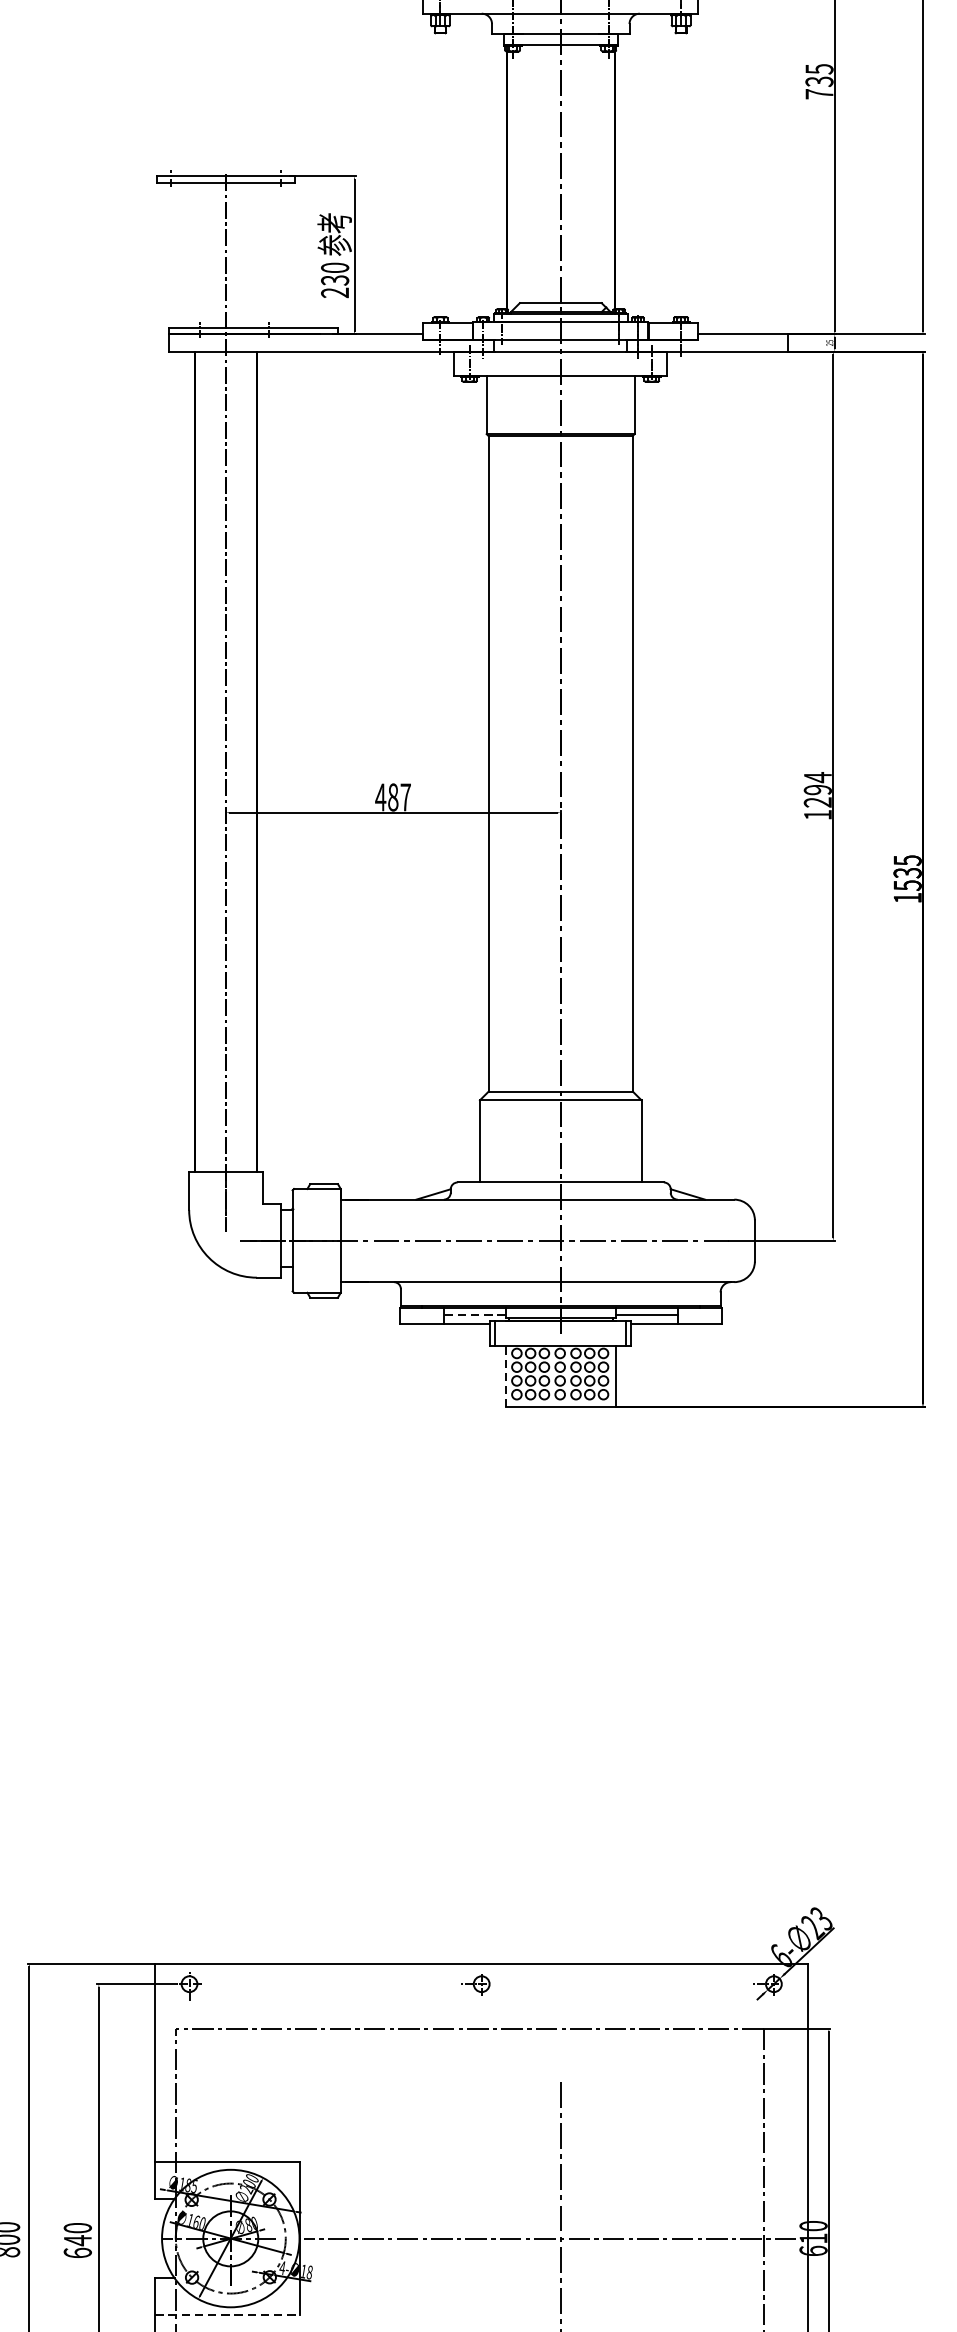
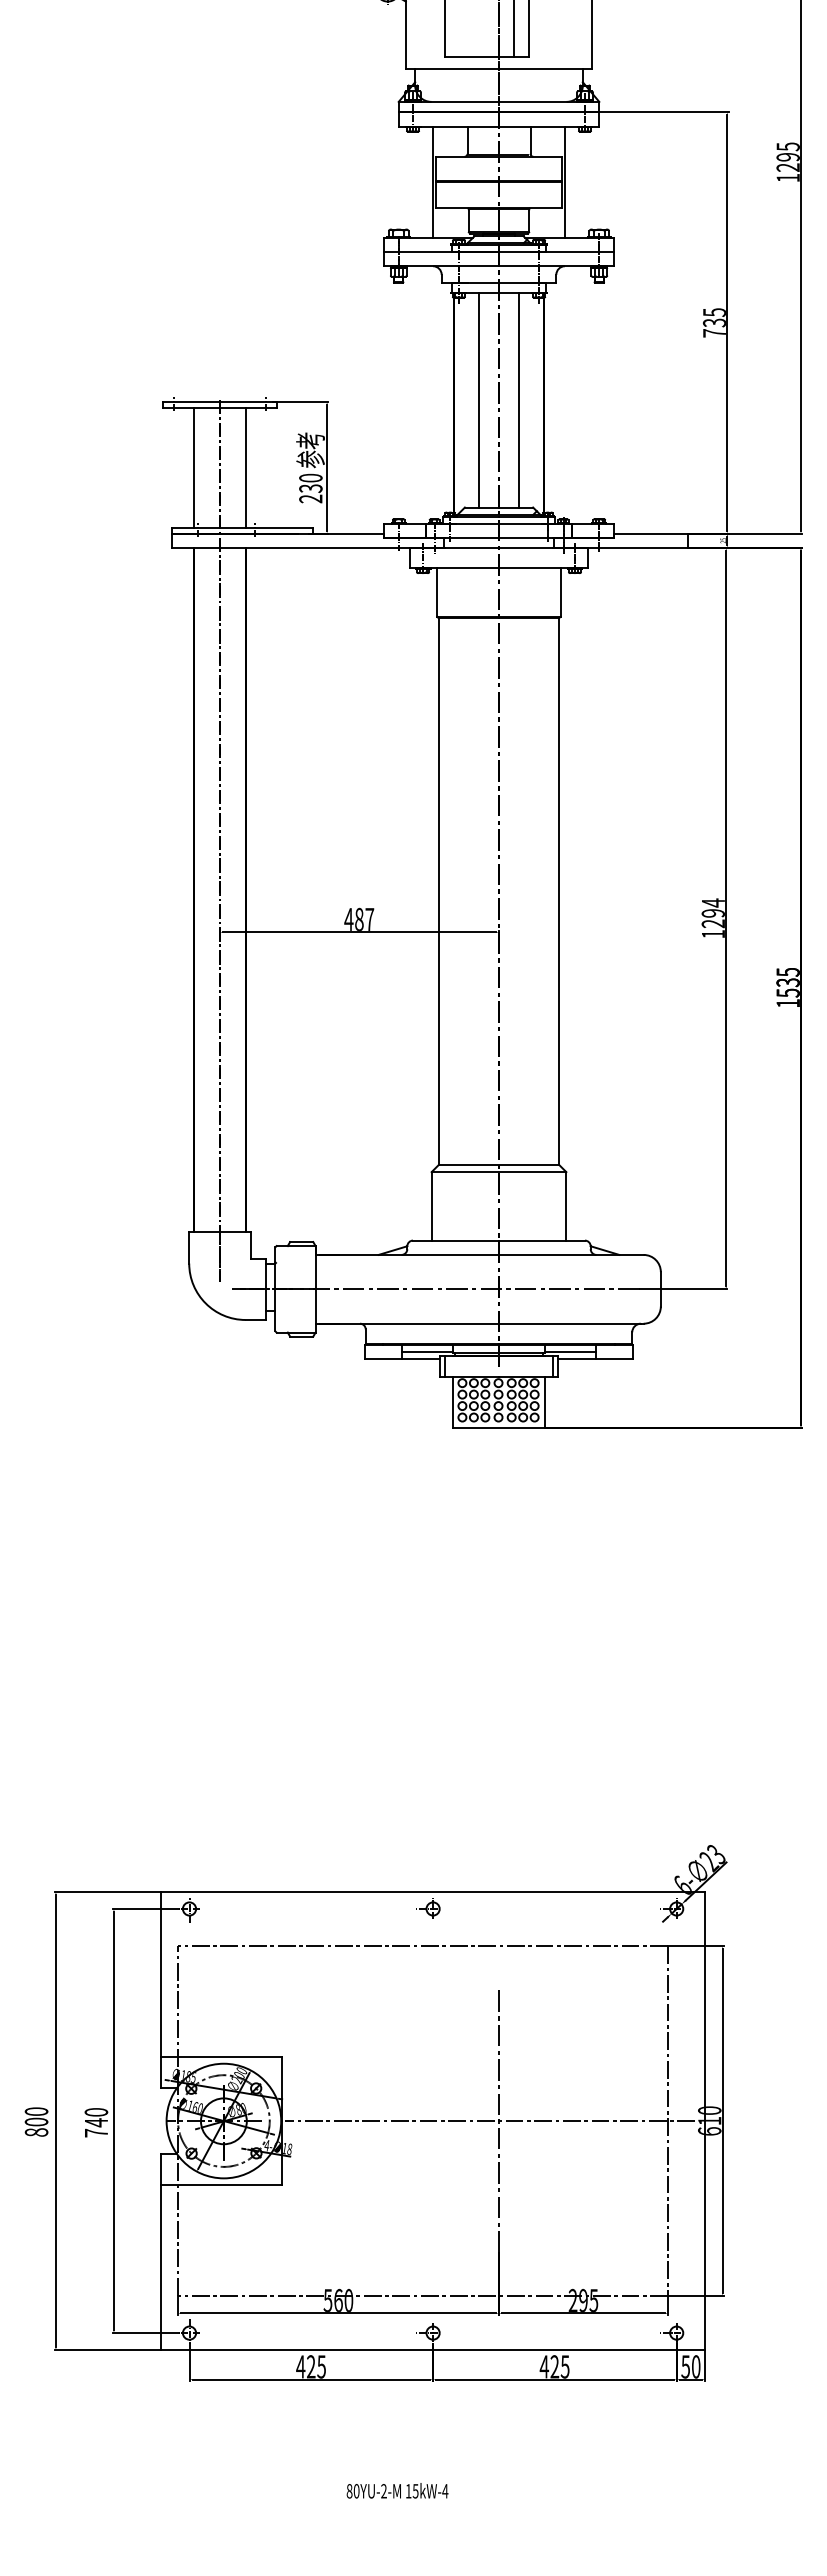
line: (537, 173) -> (479, 399), added
line: (584, 173) -> (518, 399), added
line: (194, 255) -> (193, 467), added
line: (256, 255) -> (245, 467), added
line: (474, 1315) -> (427, 1351), dashed -> solid
line: (506, 1376) -> (453, 1402), dashed -> solid
text: (77, 2252) -> (96, 2132), 640 -> 740
line: (227, 2315) -> (221, 2185), dashed -> solid

